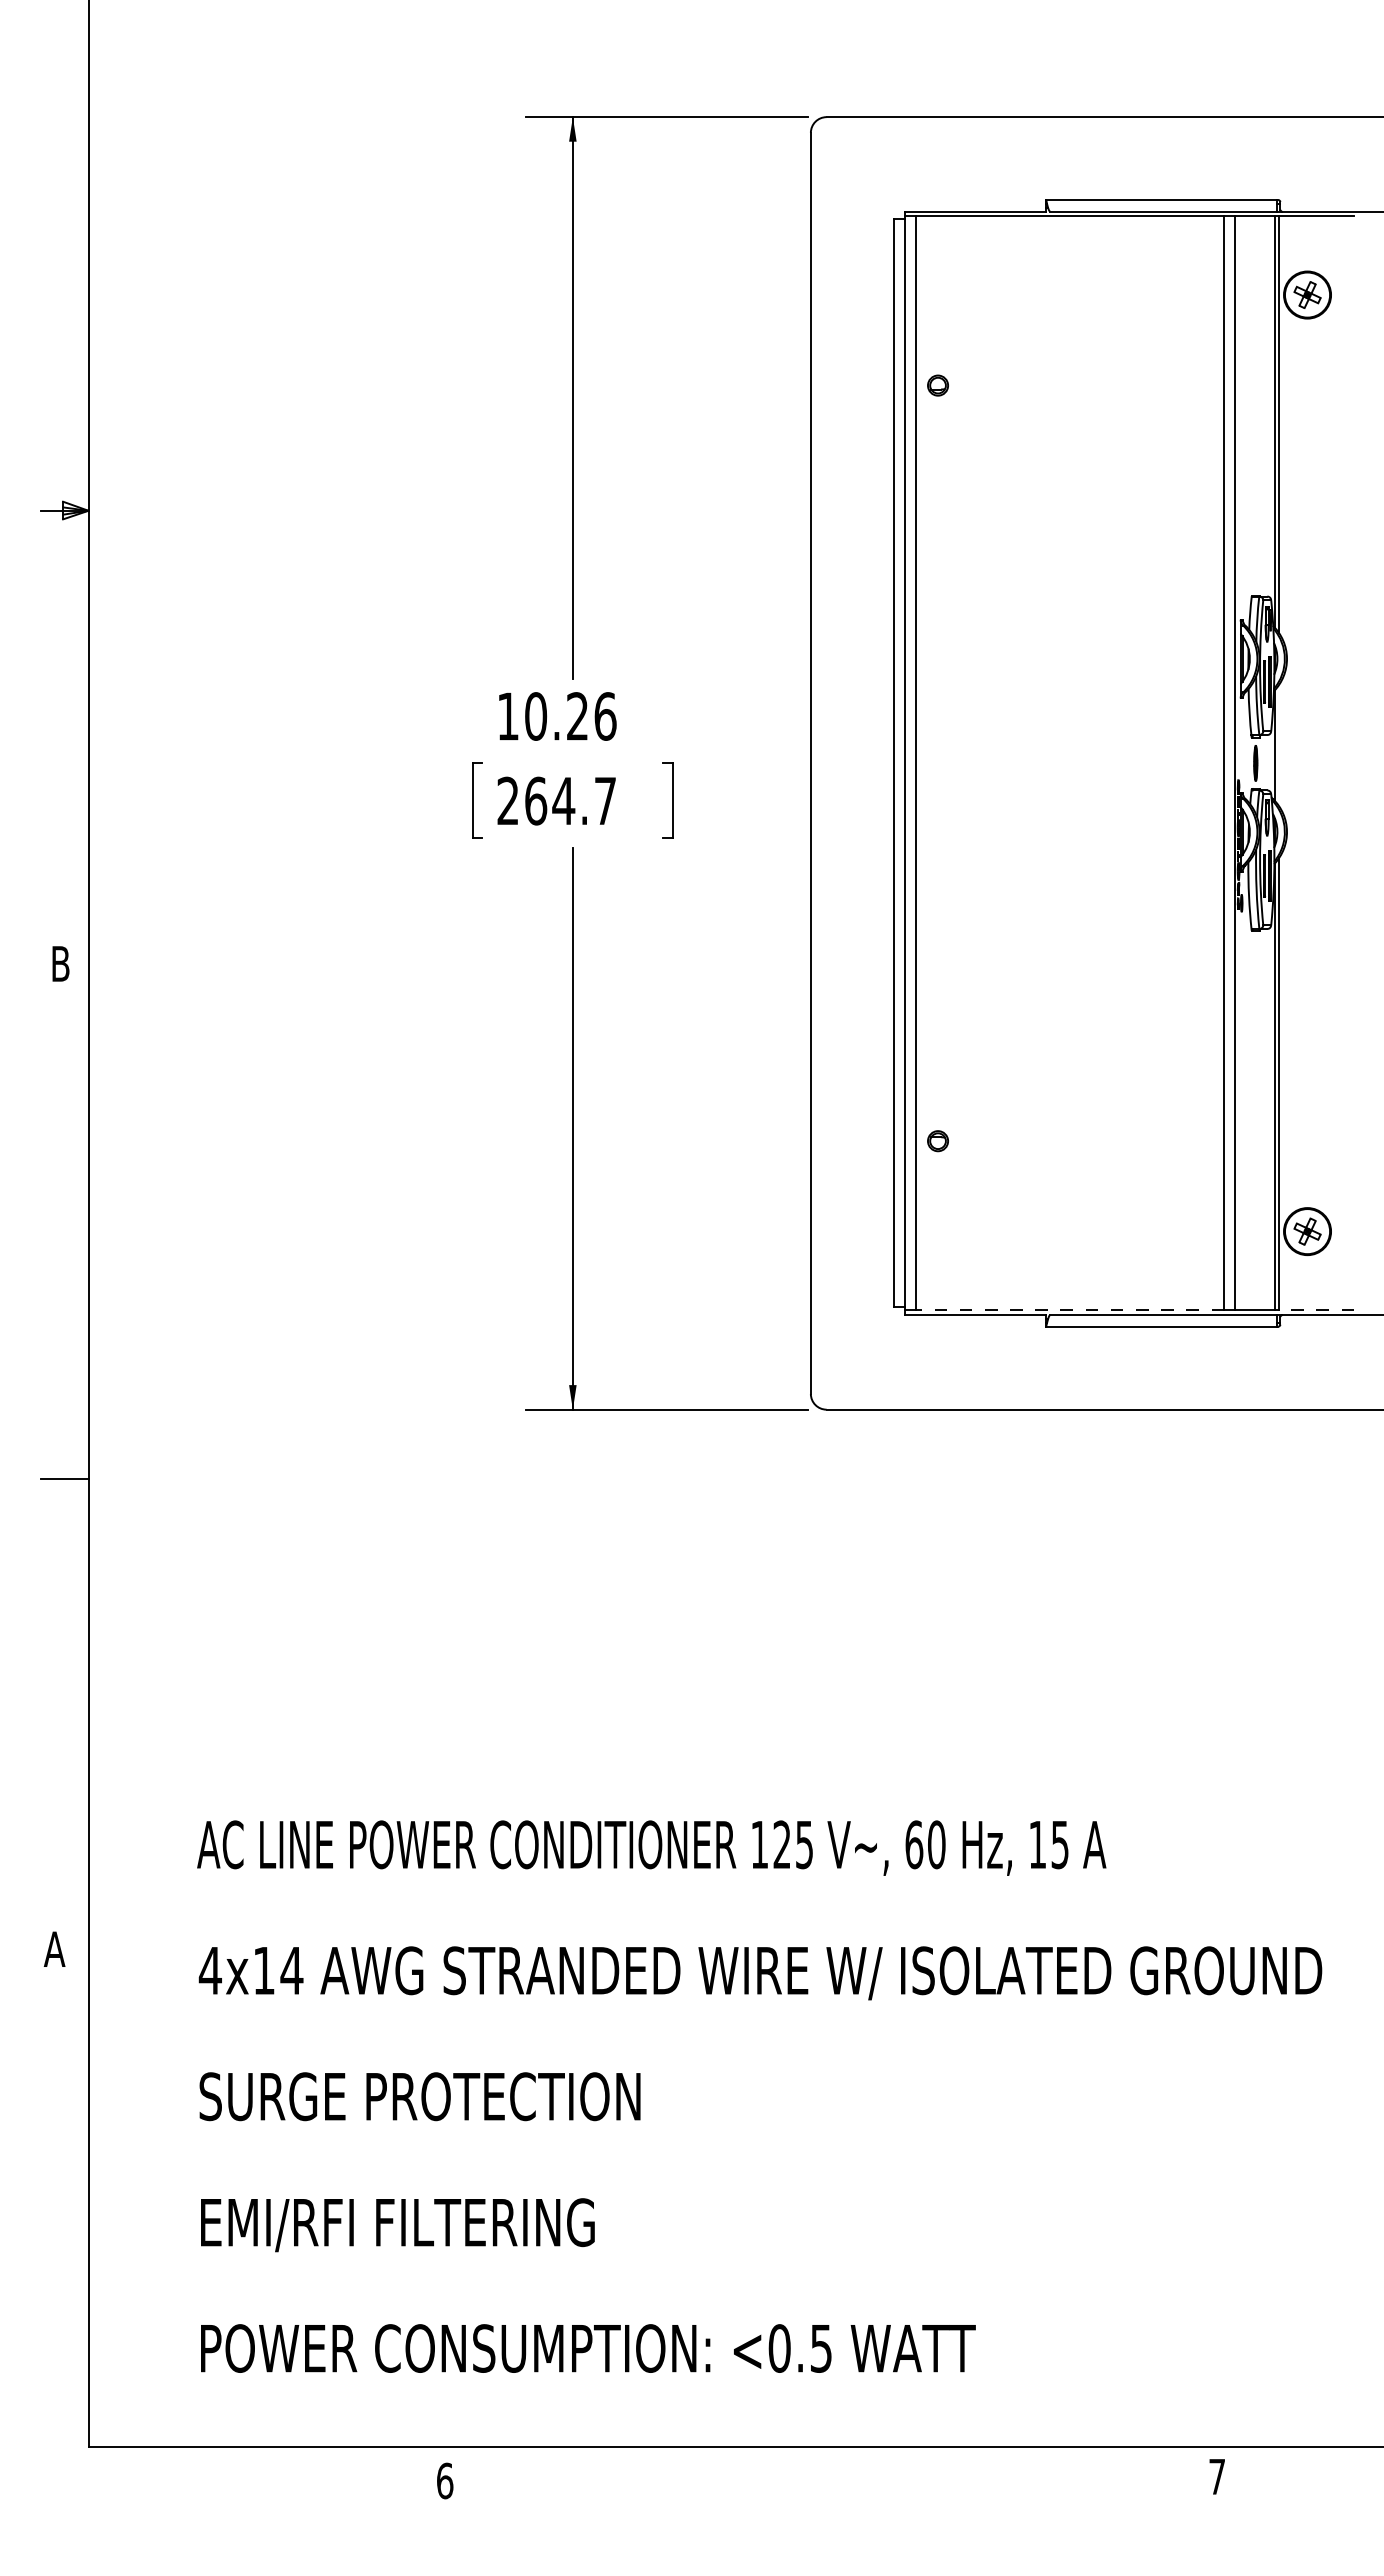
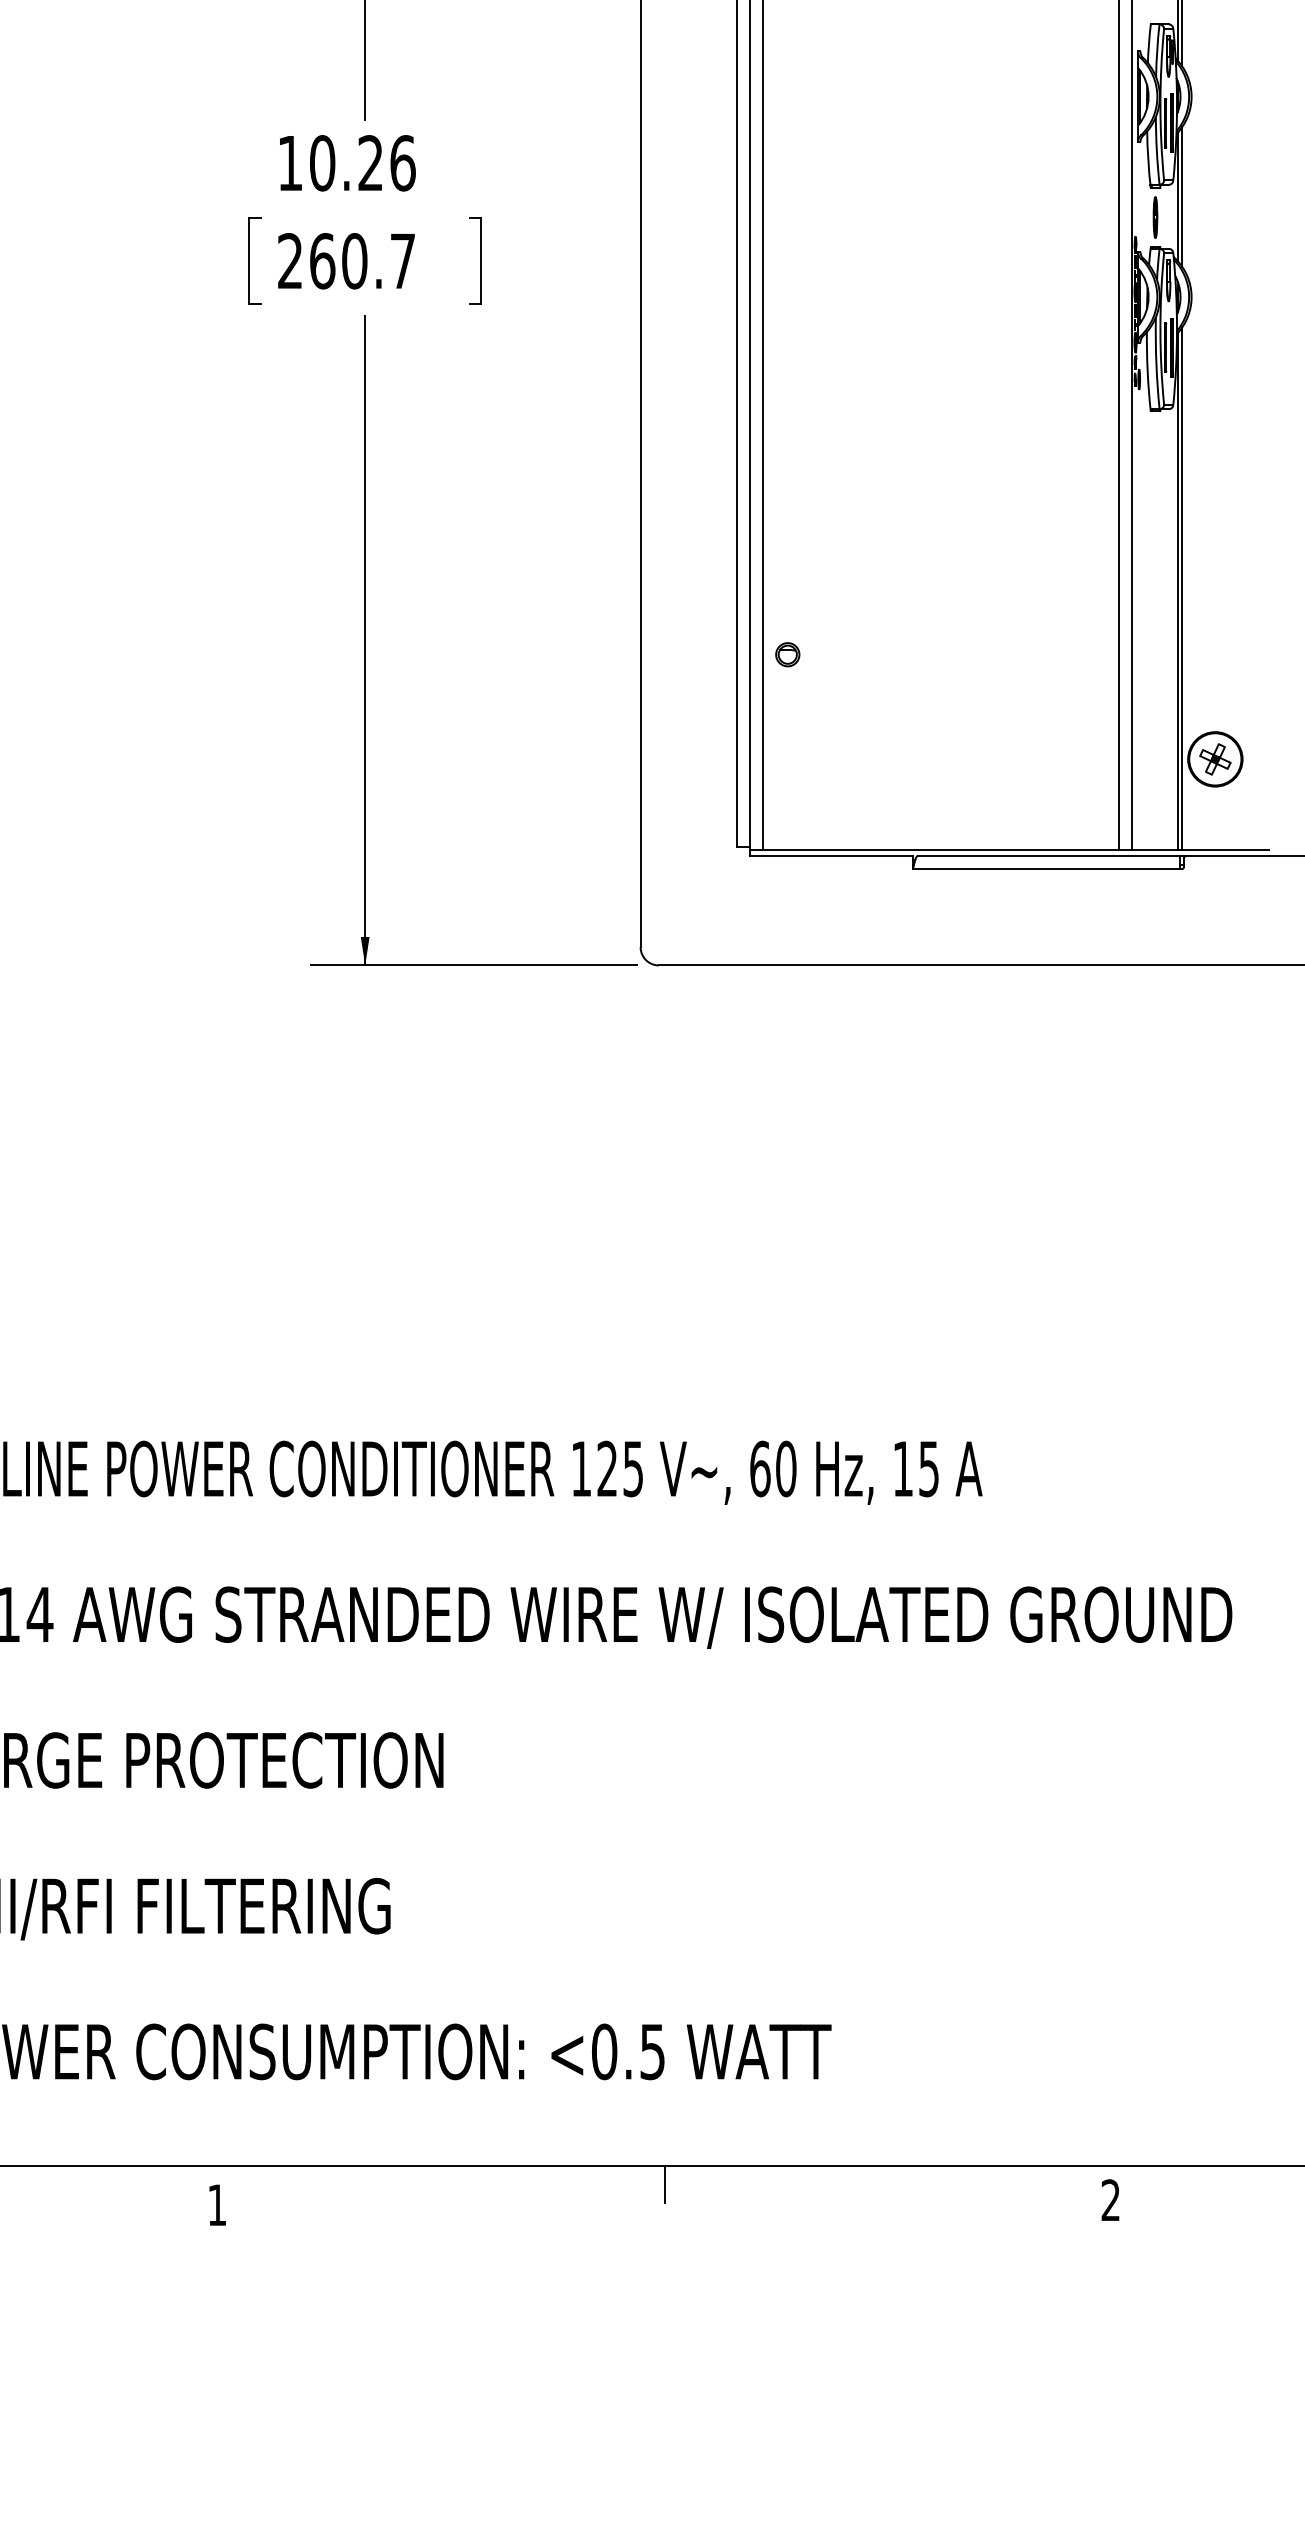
line: (1278, 745) -> (1181, 196), added
text: (563, 800) -> (354, 260), 264.7 -> 260.7
line: (1070, 1310) -> (941, 850), dashed -> solid
line: (1316, 1310) -> (1225, 850), dashed -> solid
line: (832, 2462) -> (665, 2183), added
text: (1216, 2476) -> (1110, 2199), 7 -> 2
text: (445, 2480) -> (217, 2204), 6 -> 1

